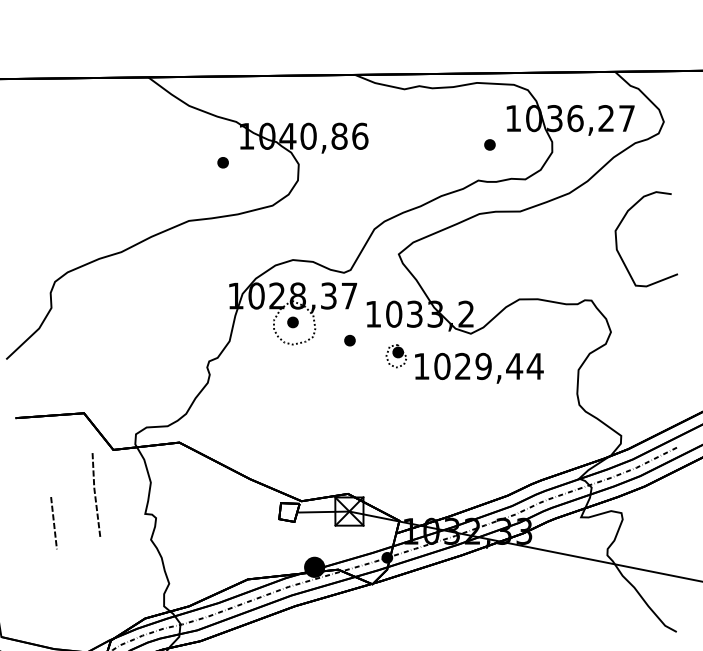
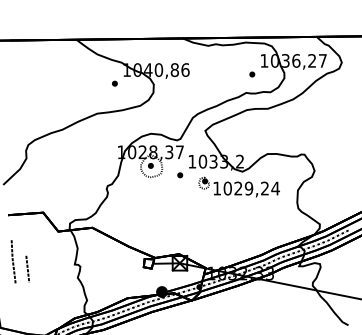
curve: (618, 240) -> (318, 123), removed
text: (513, 366) -> (264, 188), 1029,44 -> 1029,24
line: (96, 494) -> (13, 261), moved

